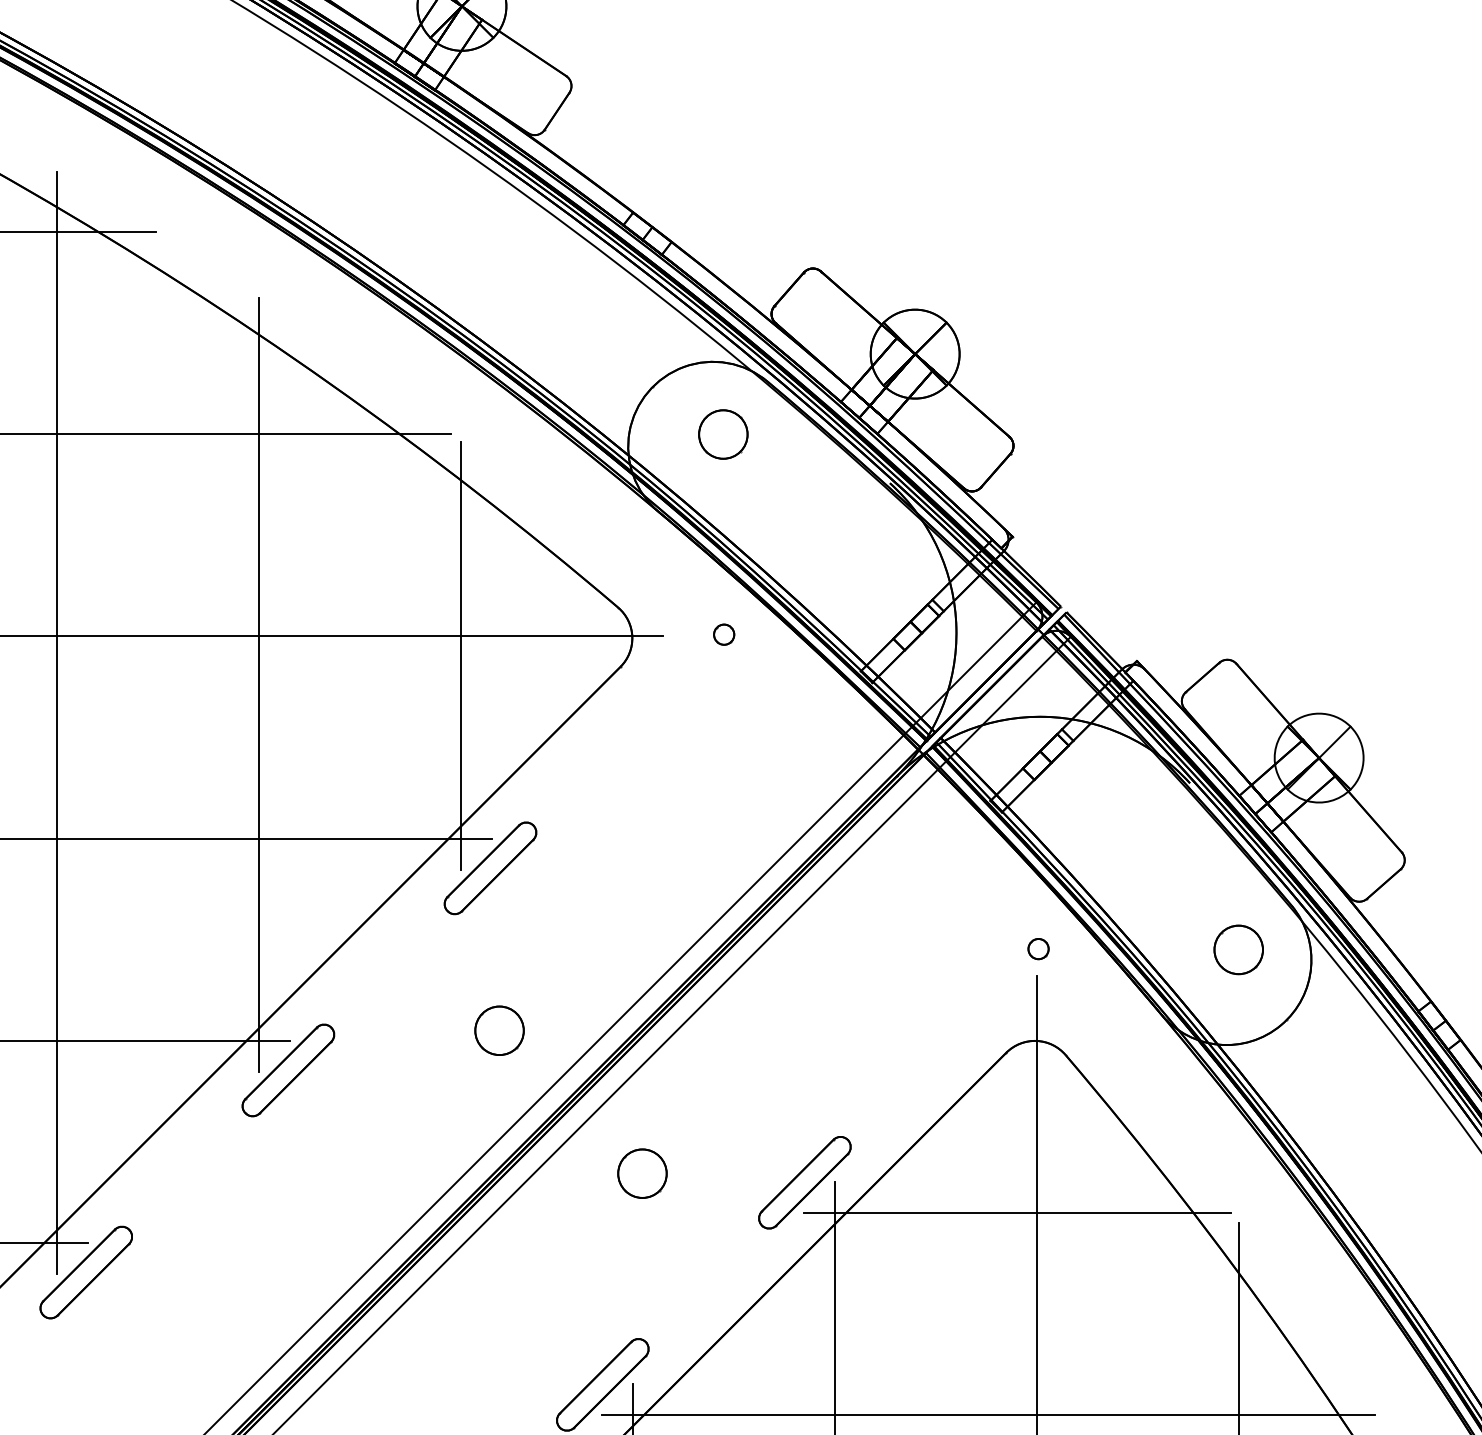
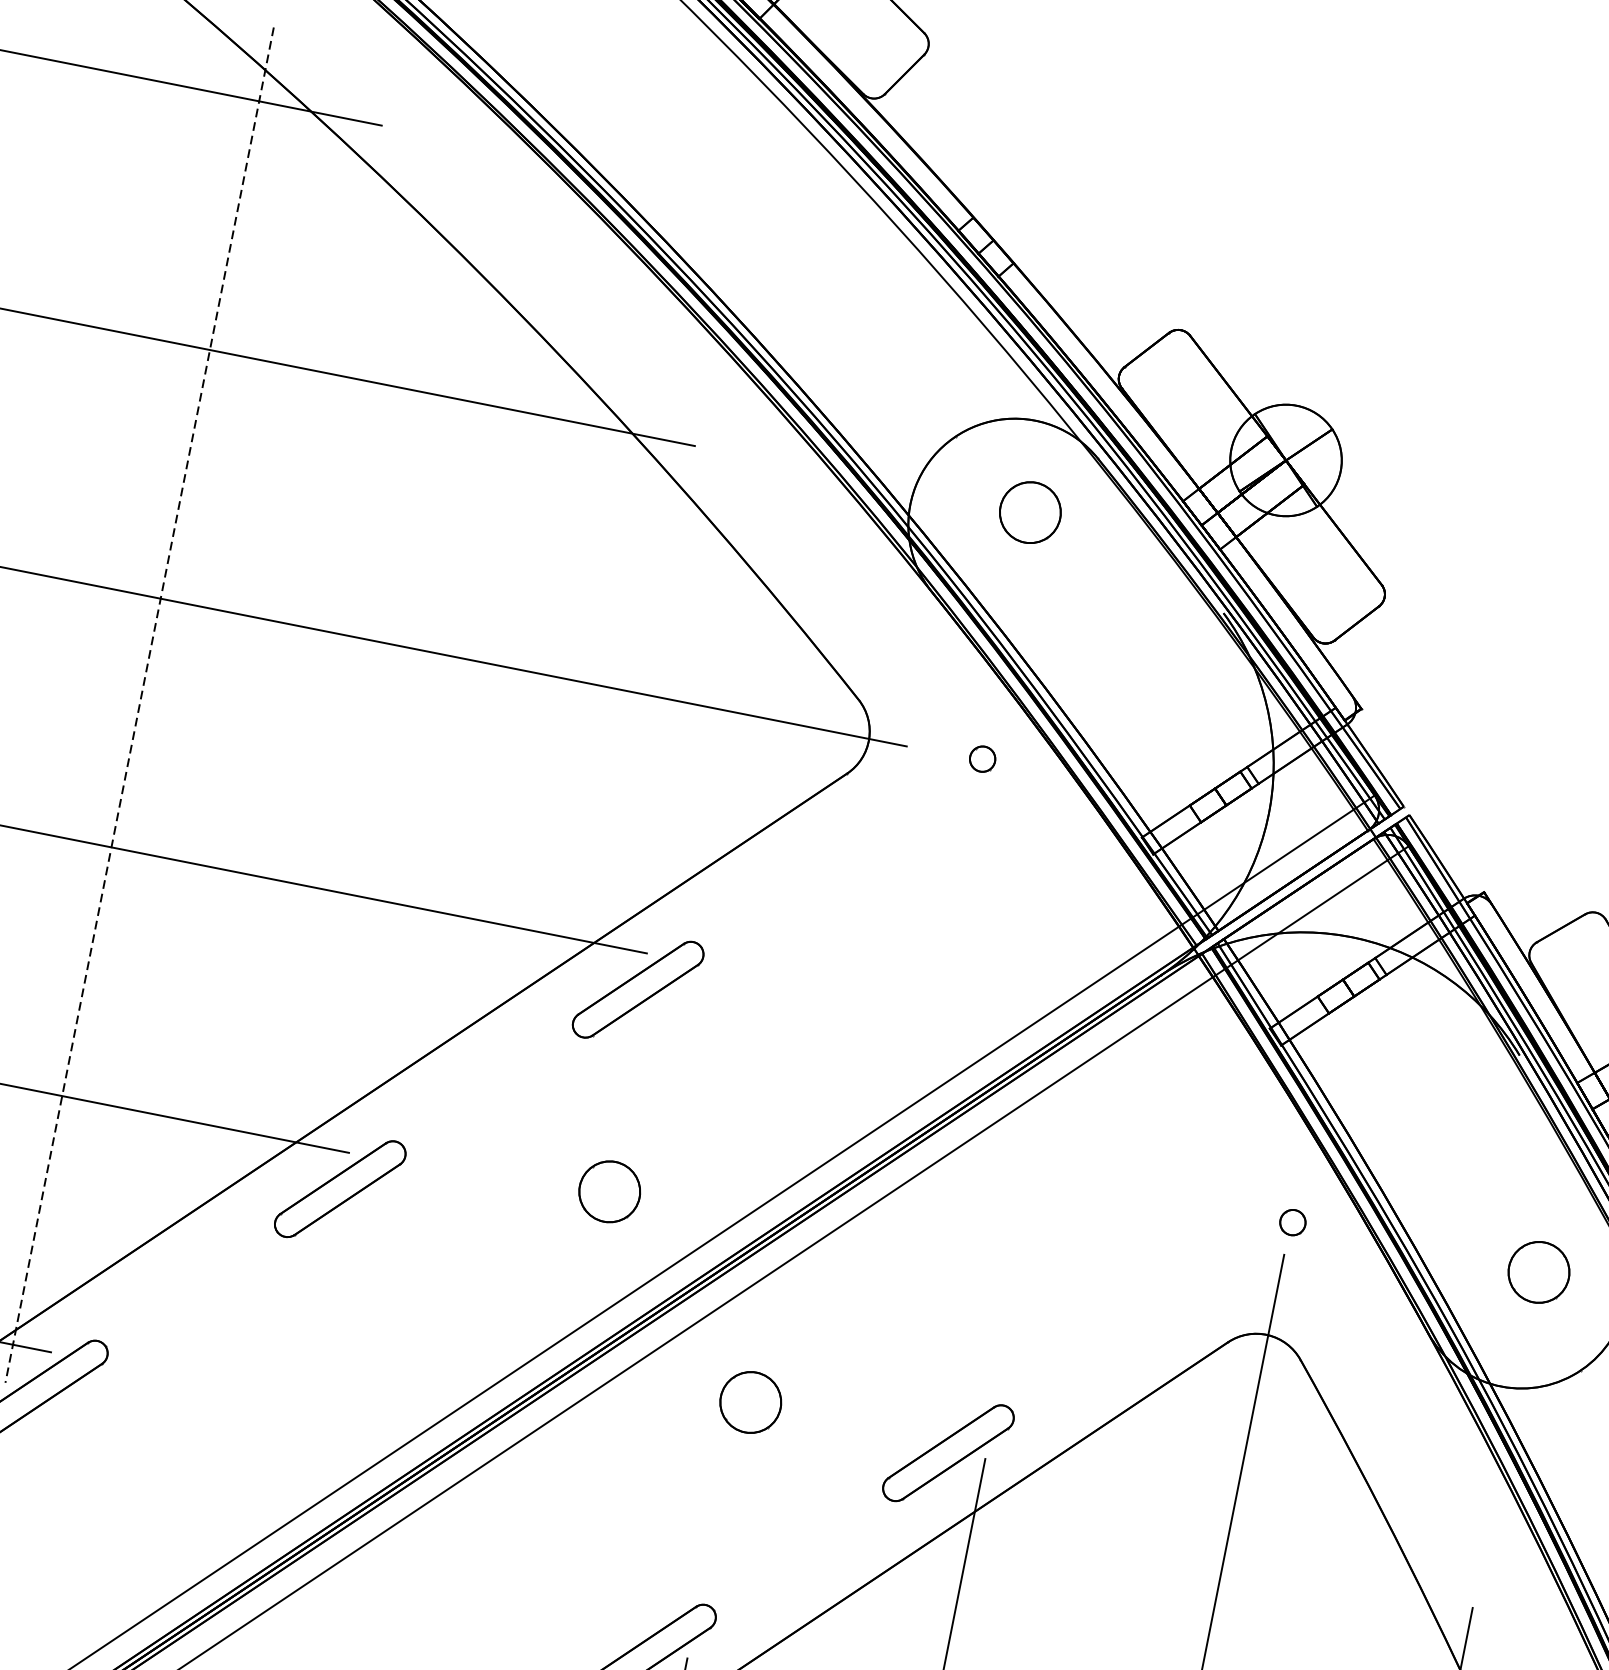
line: (460, 655) -> (653, 720), removed
line: (258, 684) -> (397, 706), removed
line: (56, 723) -> (139, 705), solid -> dashed
line: (1017, 1212) -> (1202, 1541), removed

